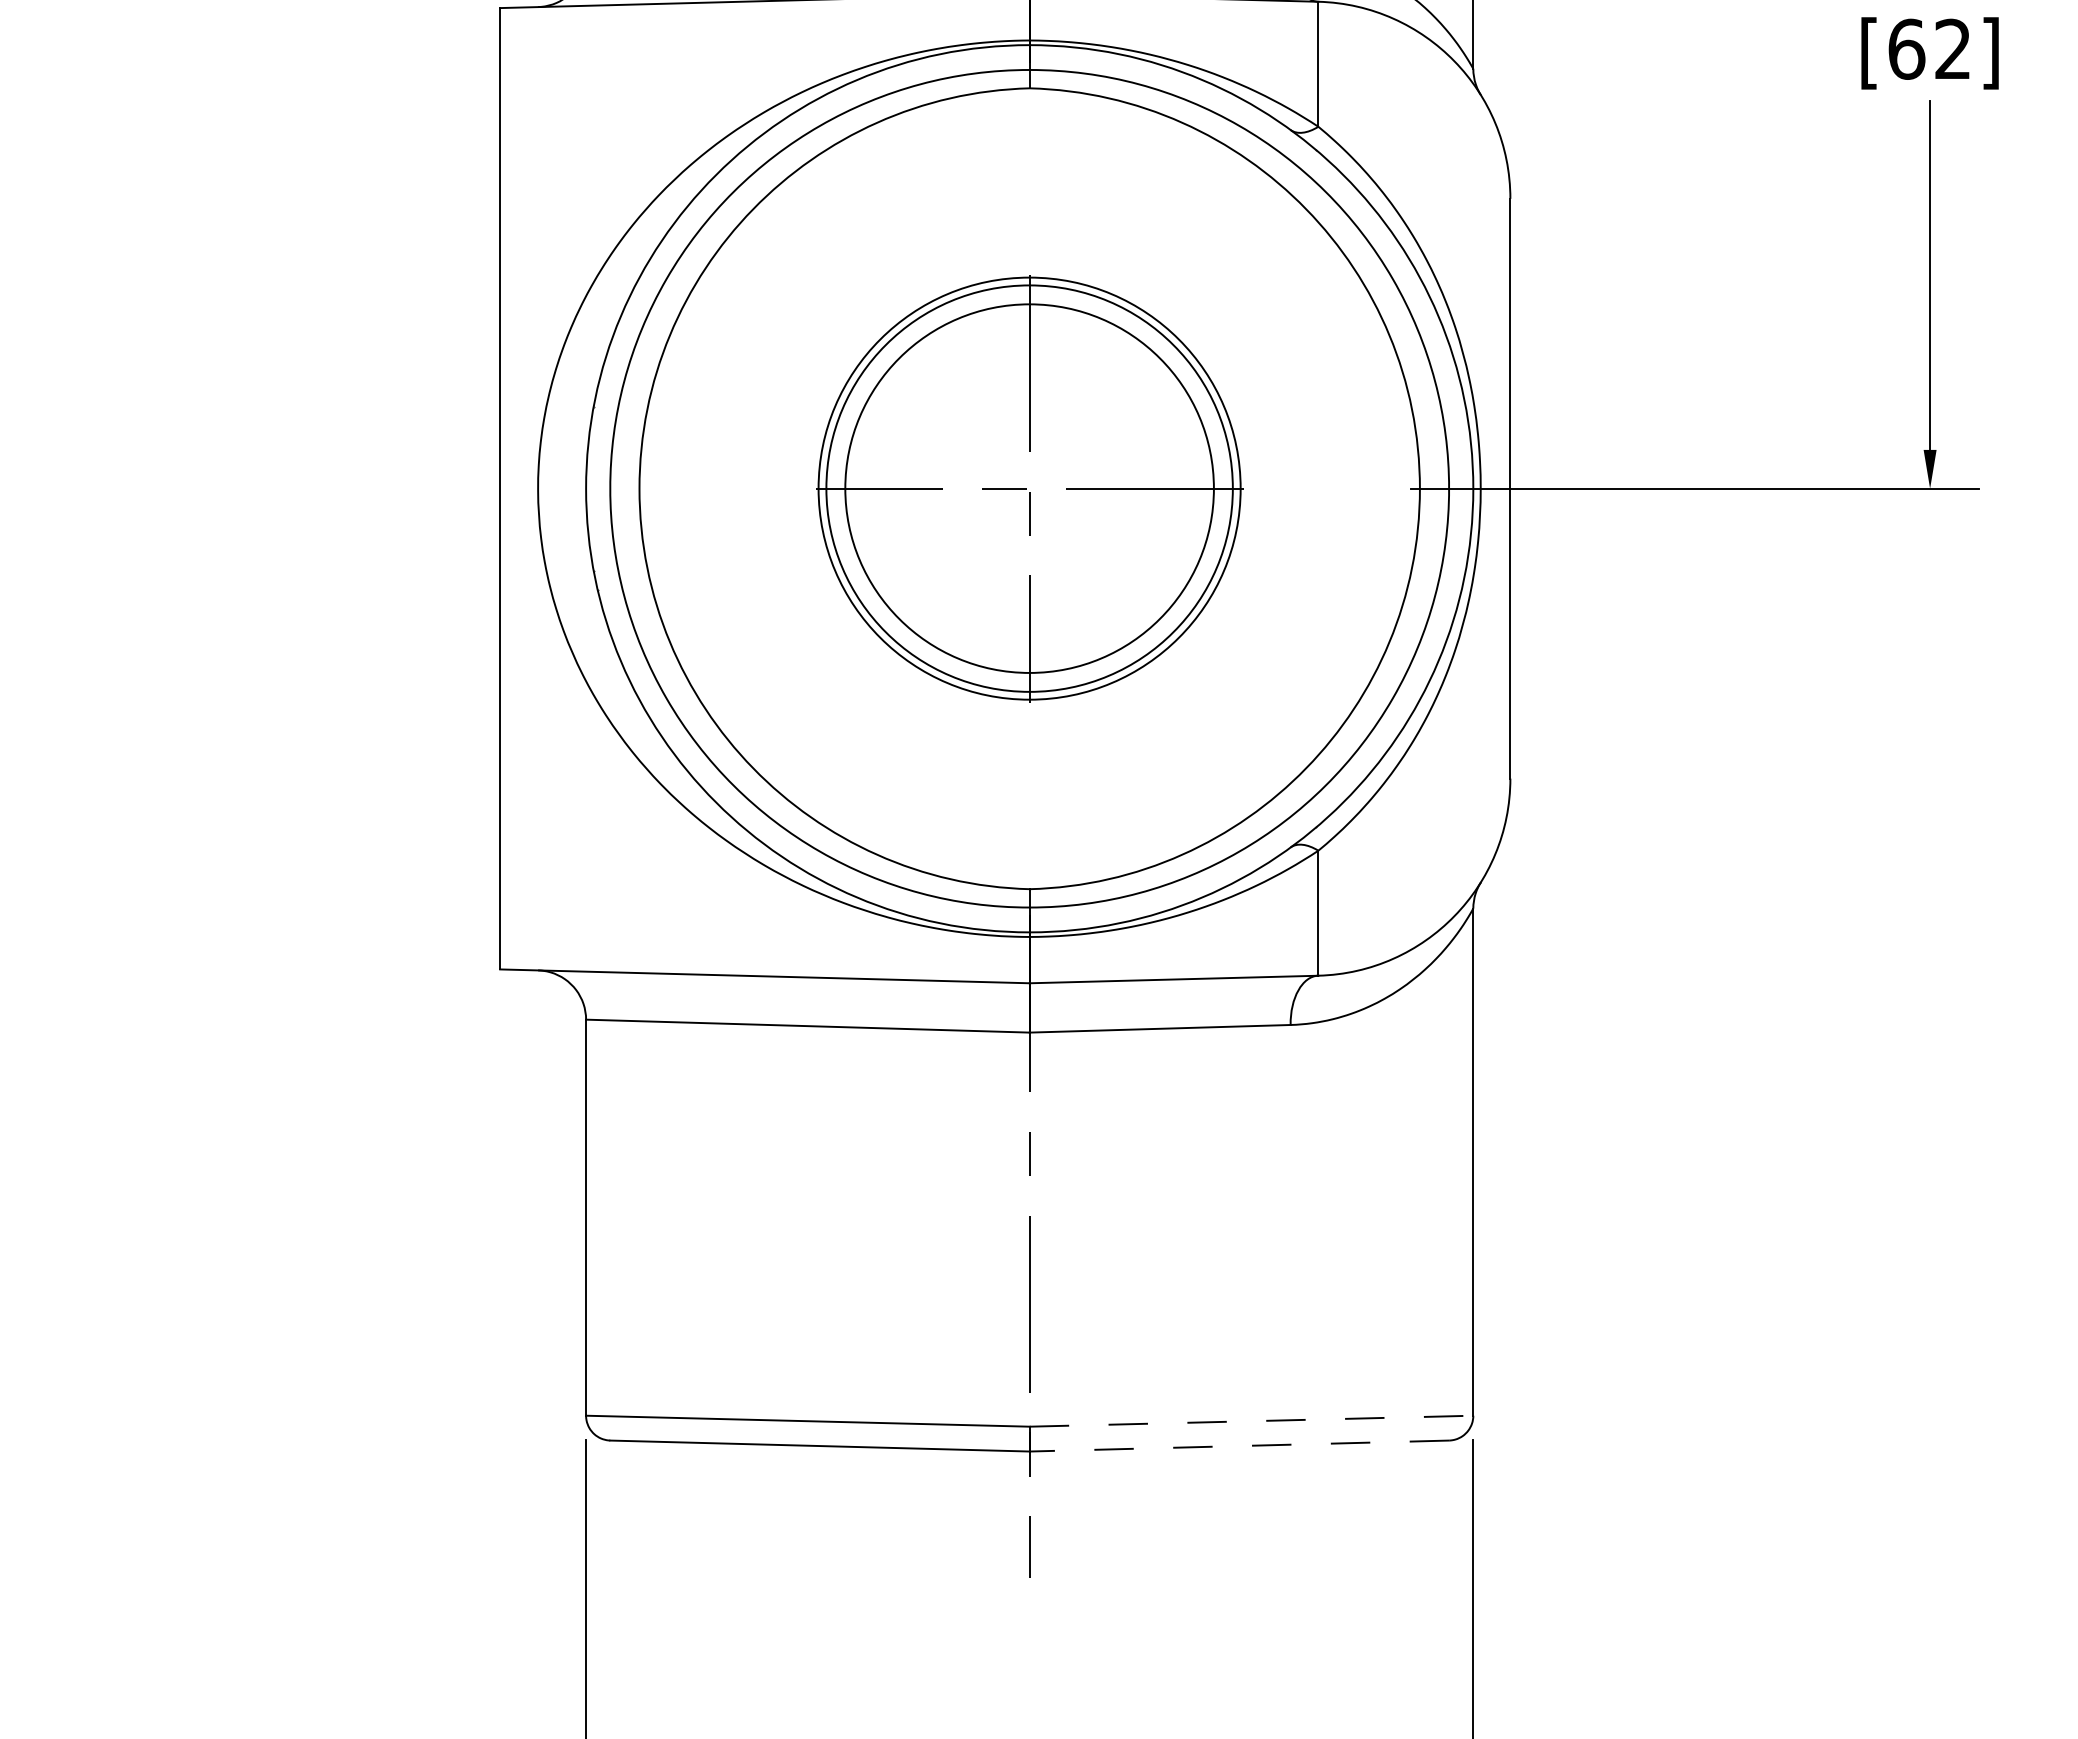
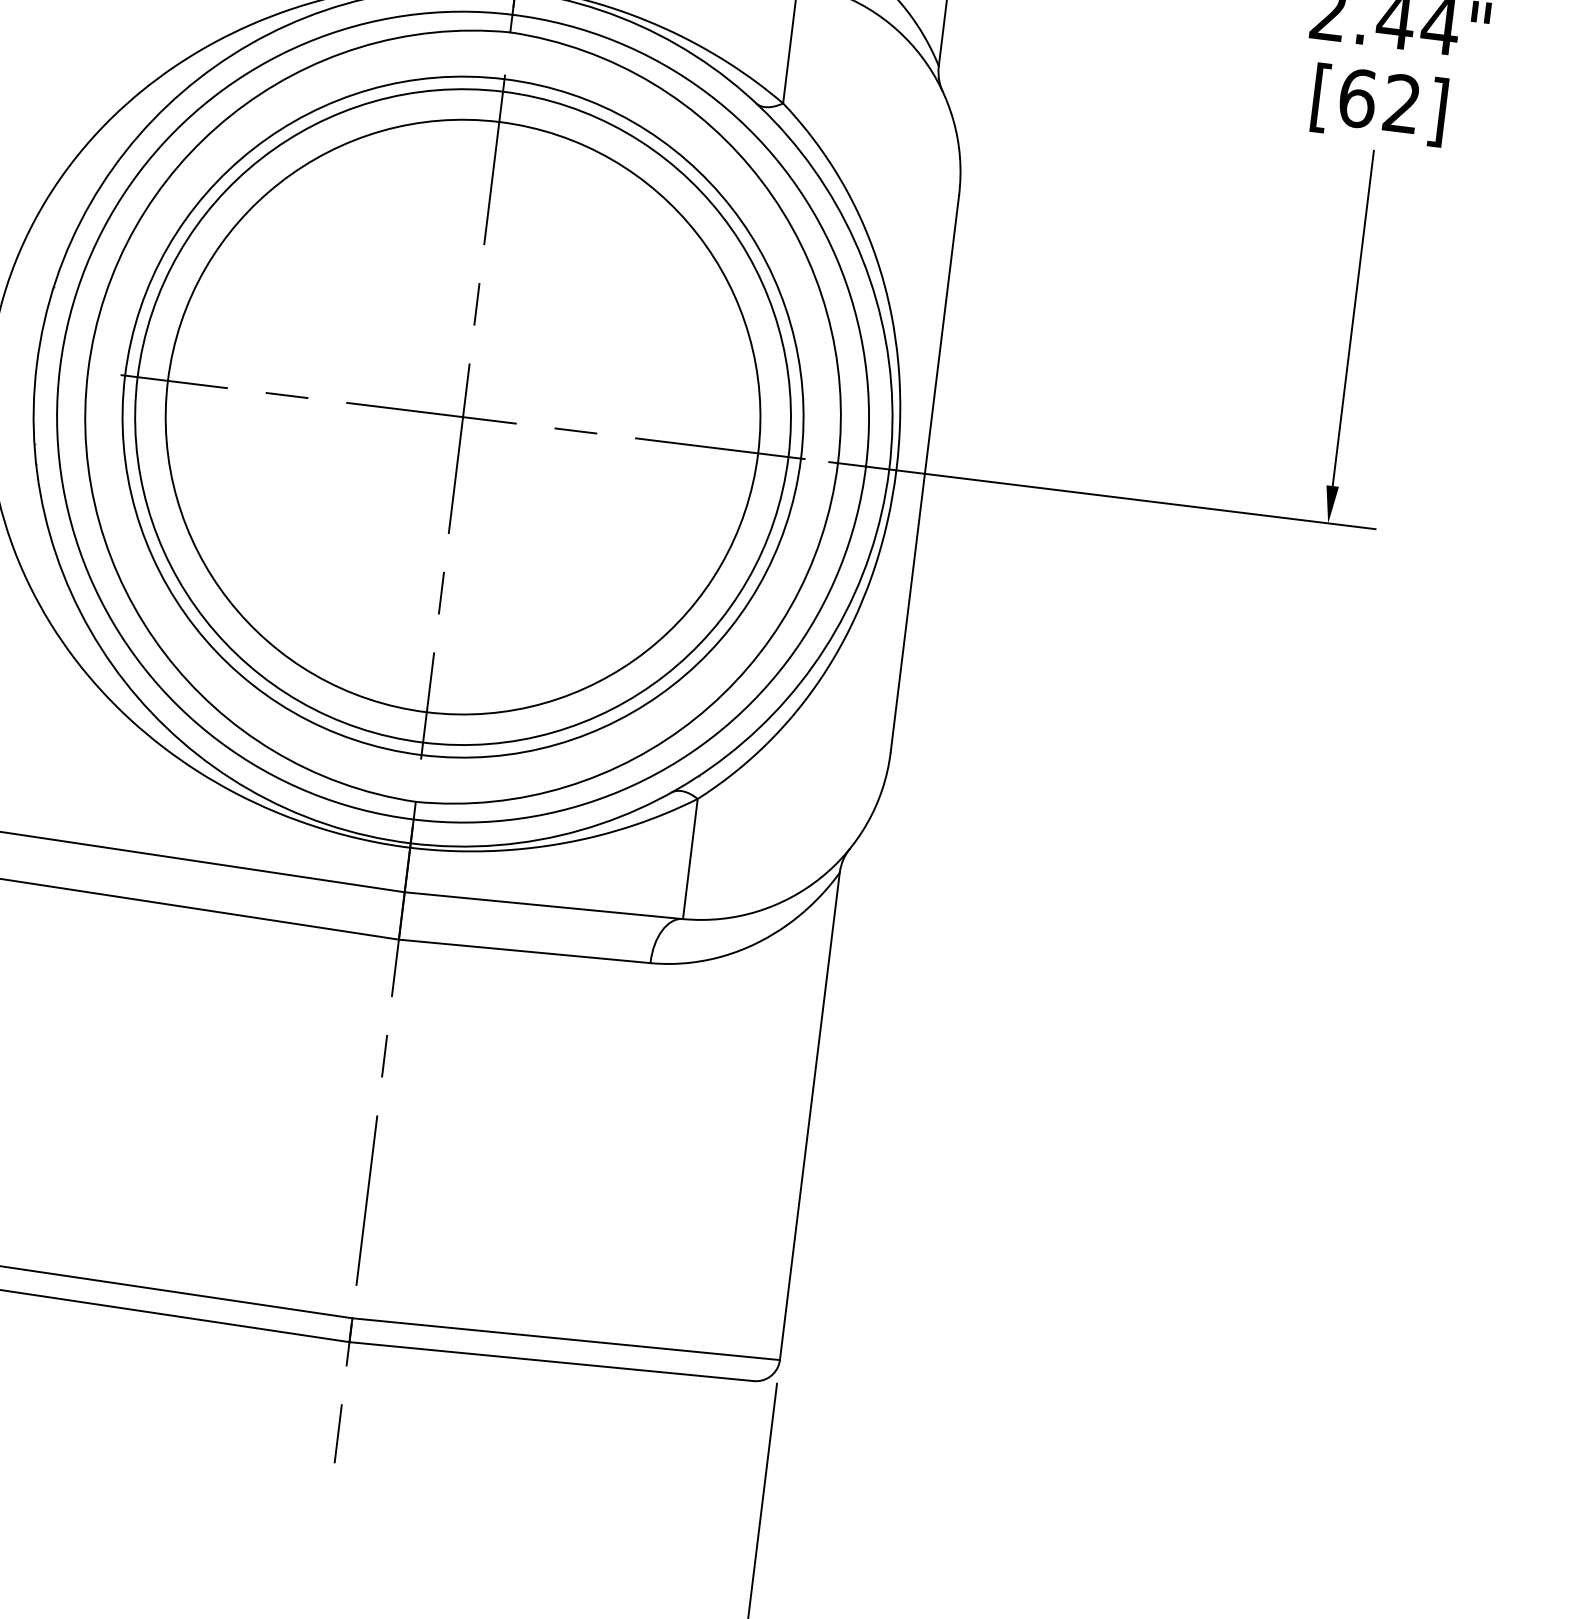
part: (1029, 488) -> (462, 416), size x1.67
line: (1251, 1421) -> (566, 1339), dashed -> solid
line: (1239, 1446) -> (551, 1362), dashed -> solid

